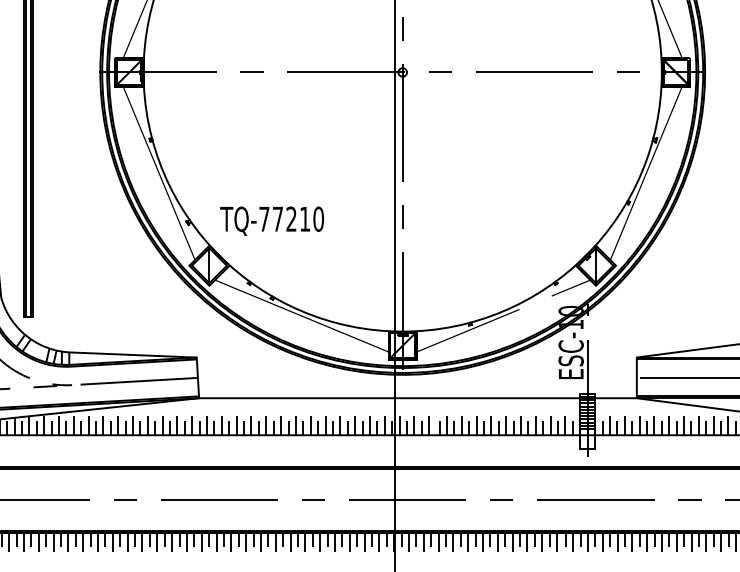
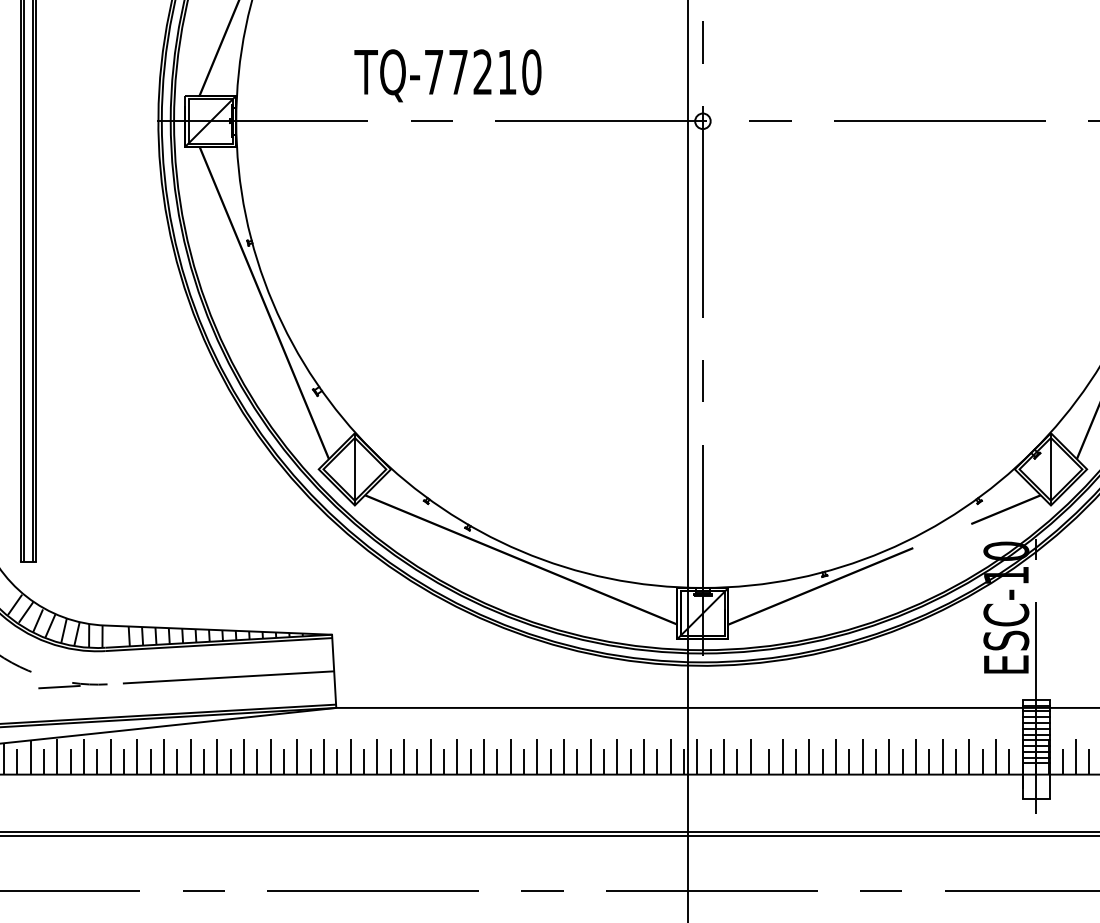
text: (271, 220) -> (446, 74), moved
hatch: (36, 351) -> (43, 623), added
hatch: (139, 358) -> (228, 636), added

